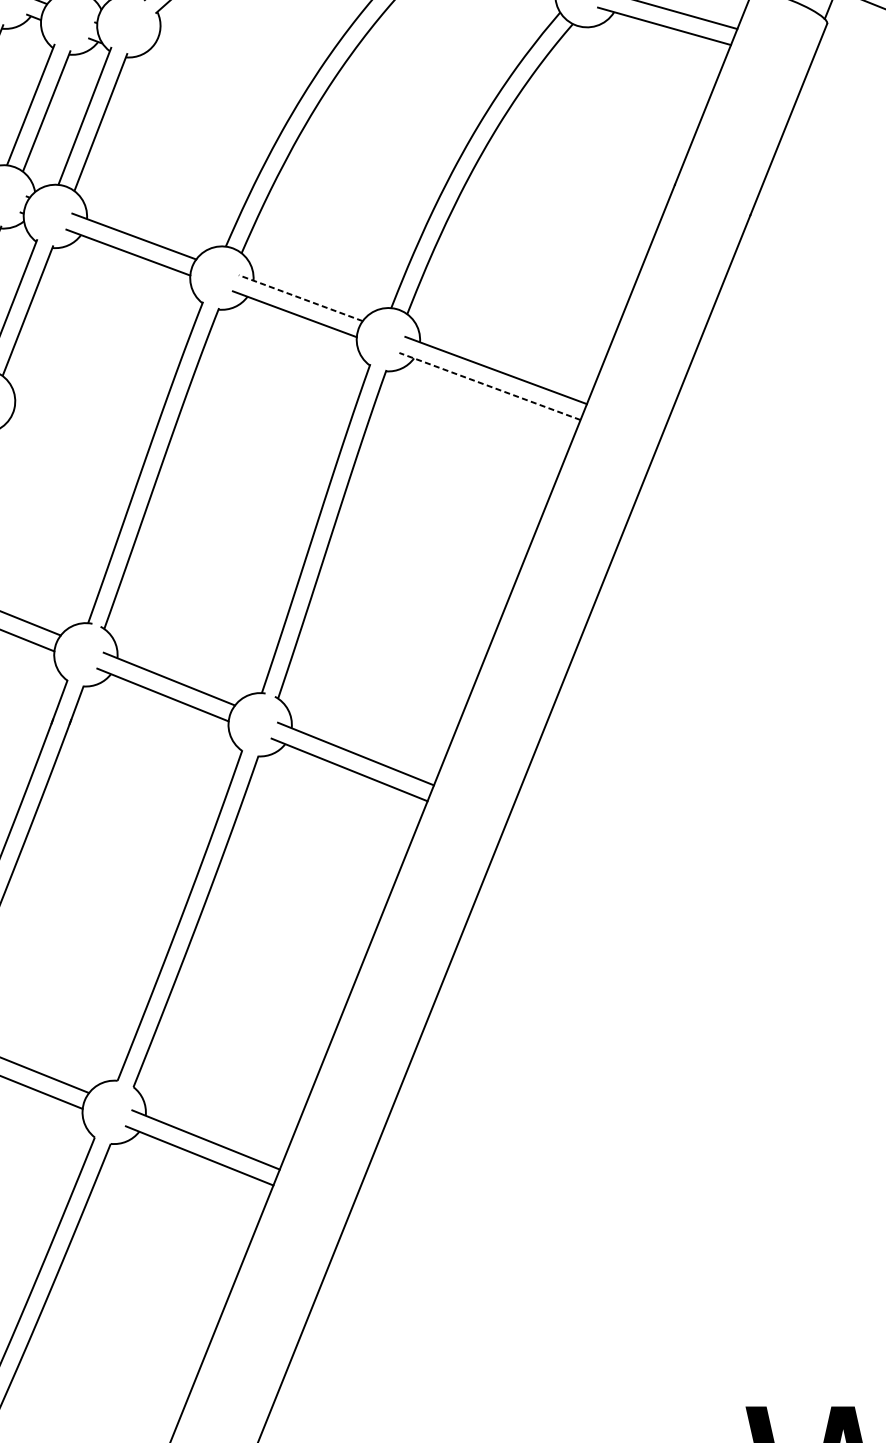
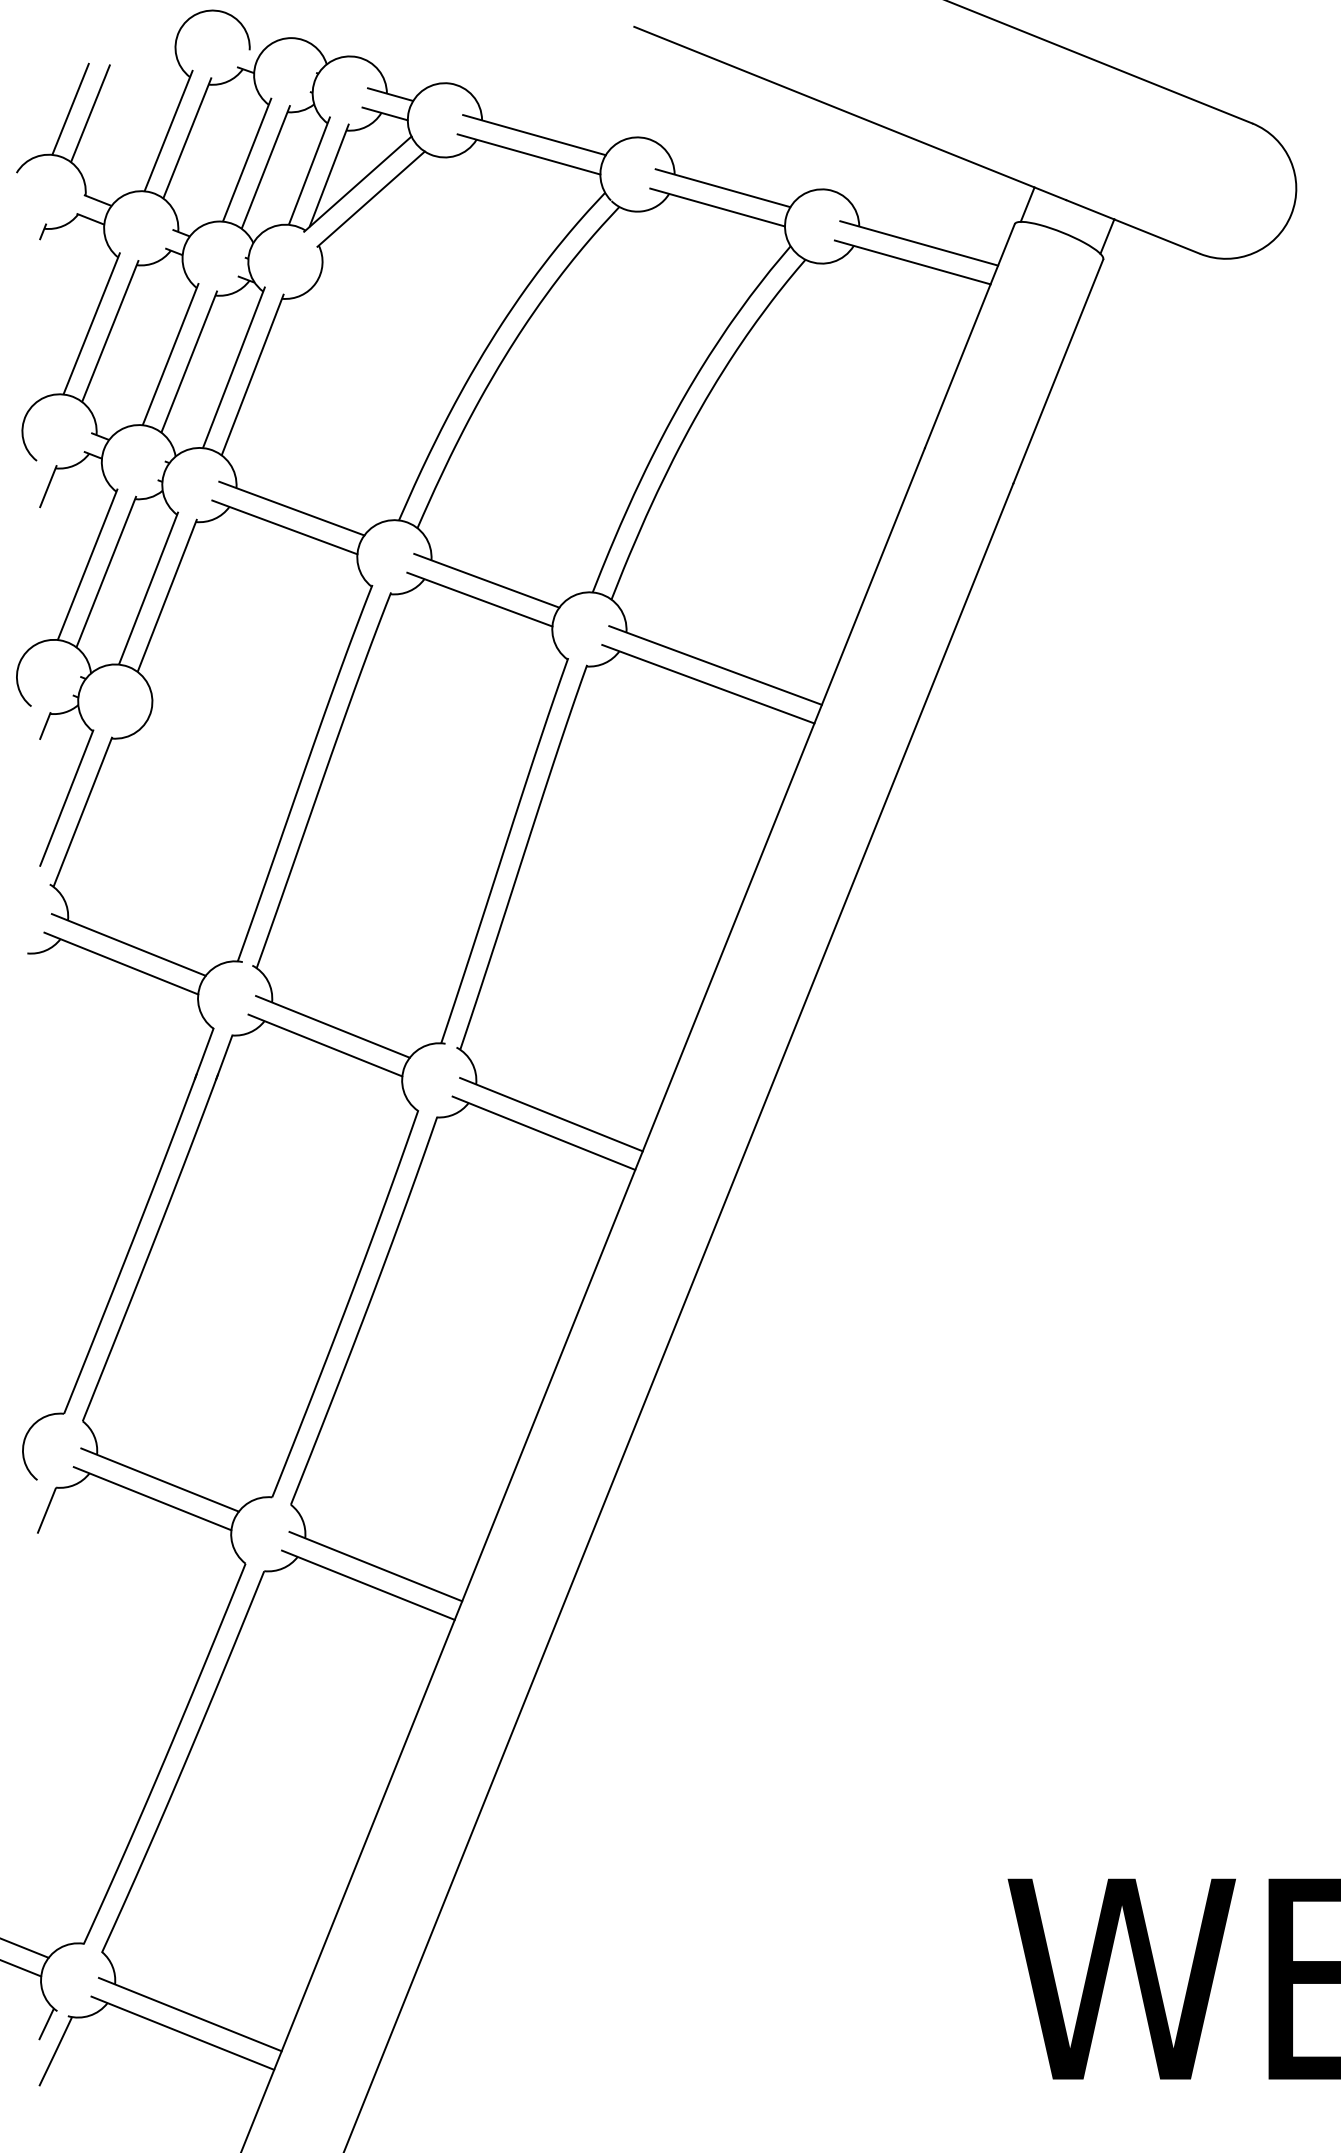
line: (300, 297) -> (486, 580), dashed -> solid
line: (489, 386) -> (707, 684), dashed -> solid

